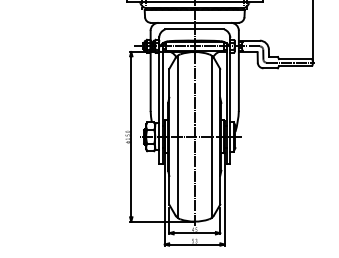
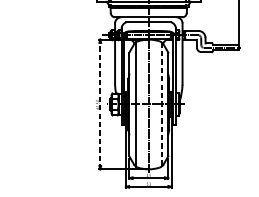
line: (131, 136) -> (100, 104), solid -> dashed
line: (211, 137) -> (161, 104), solid -> dashed

